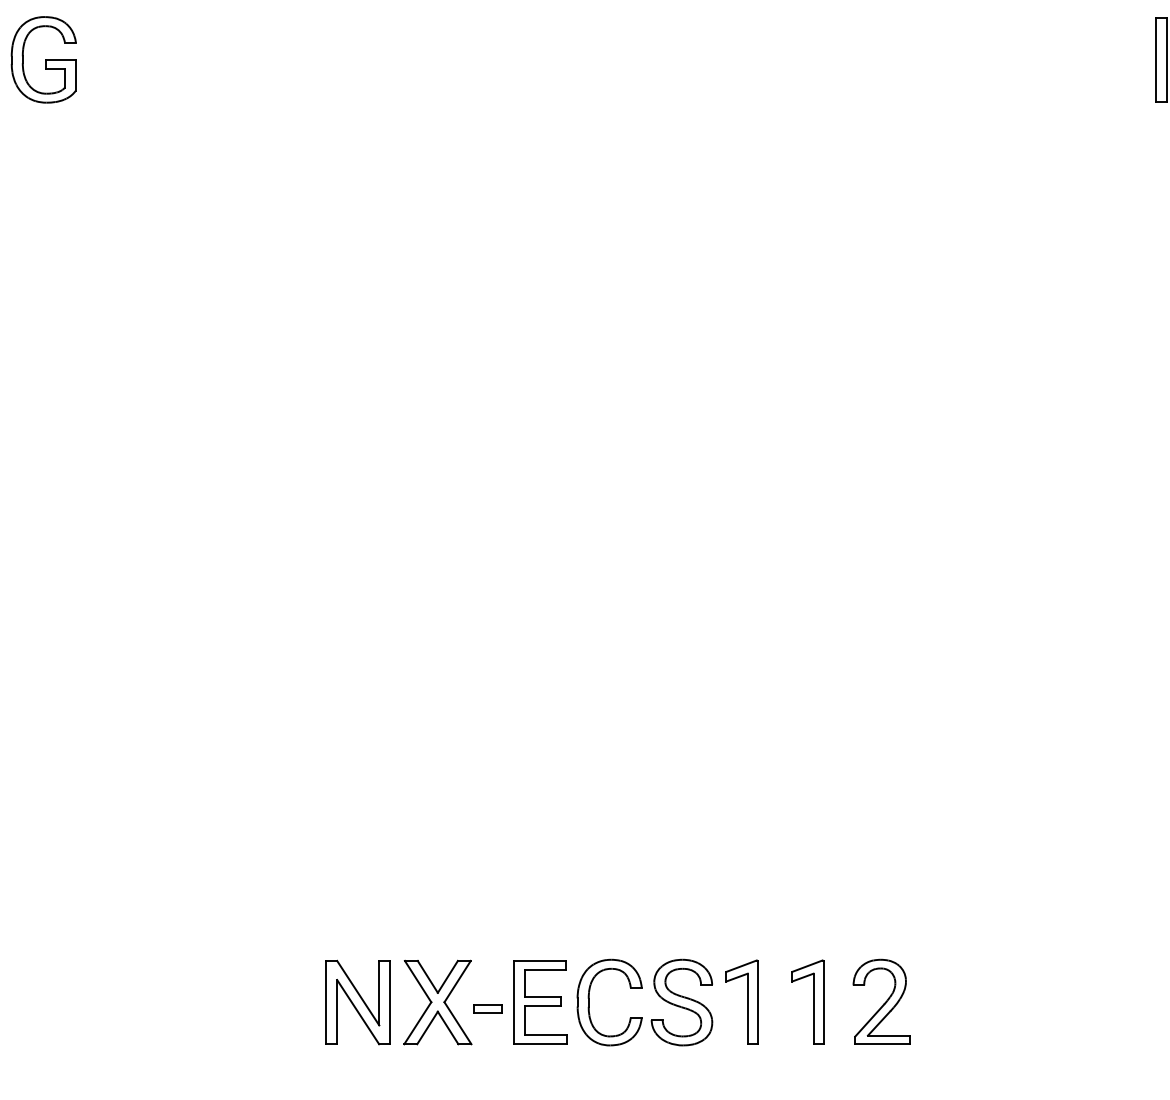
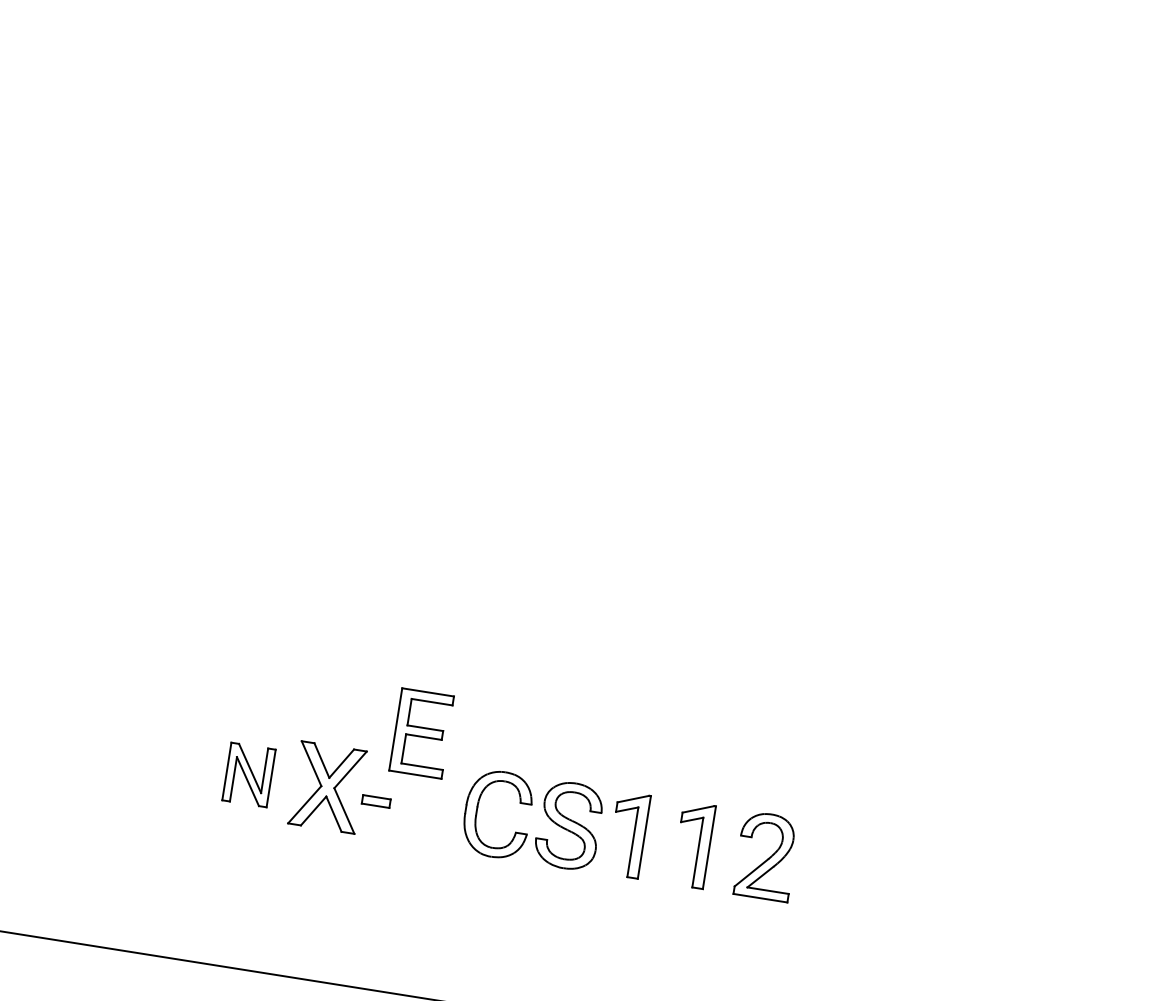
part: (357, 1002) -> (248, 774), size x0.7
part: (540, 1002) -> (422, 733), moved

